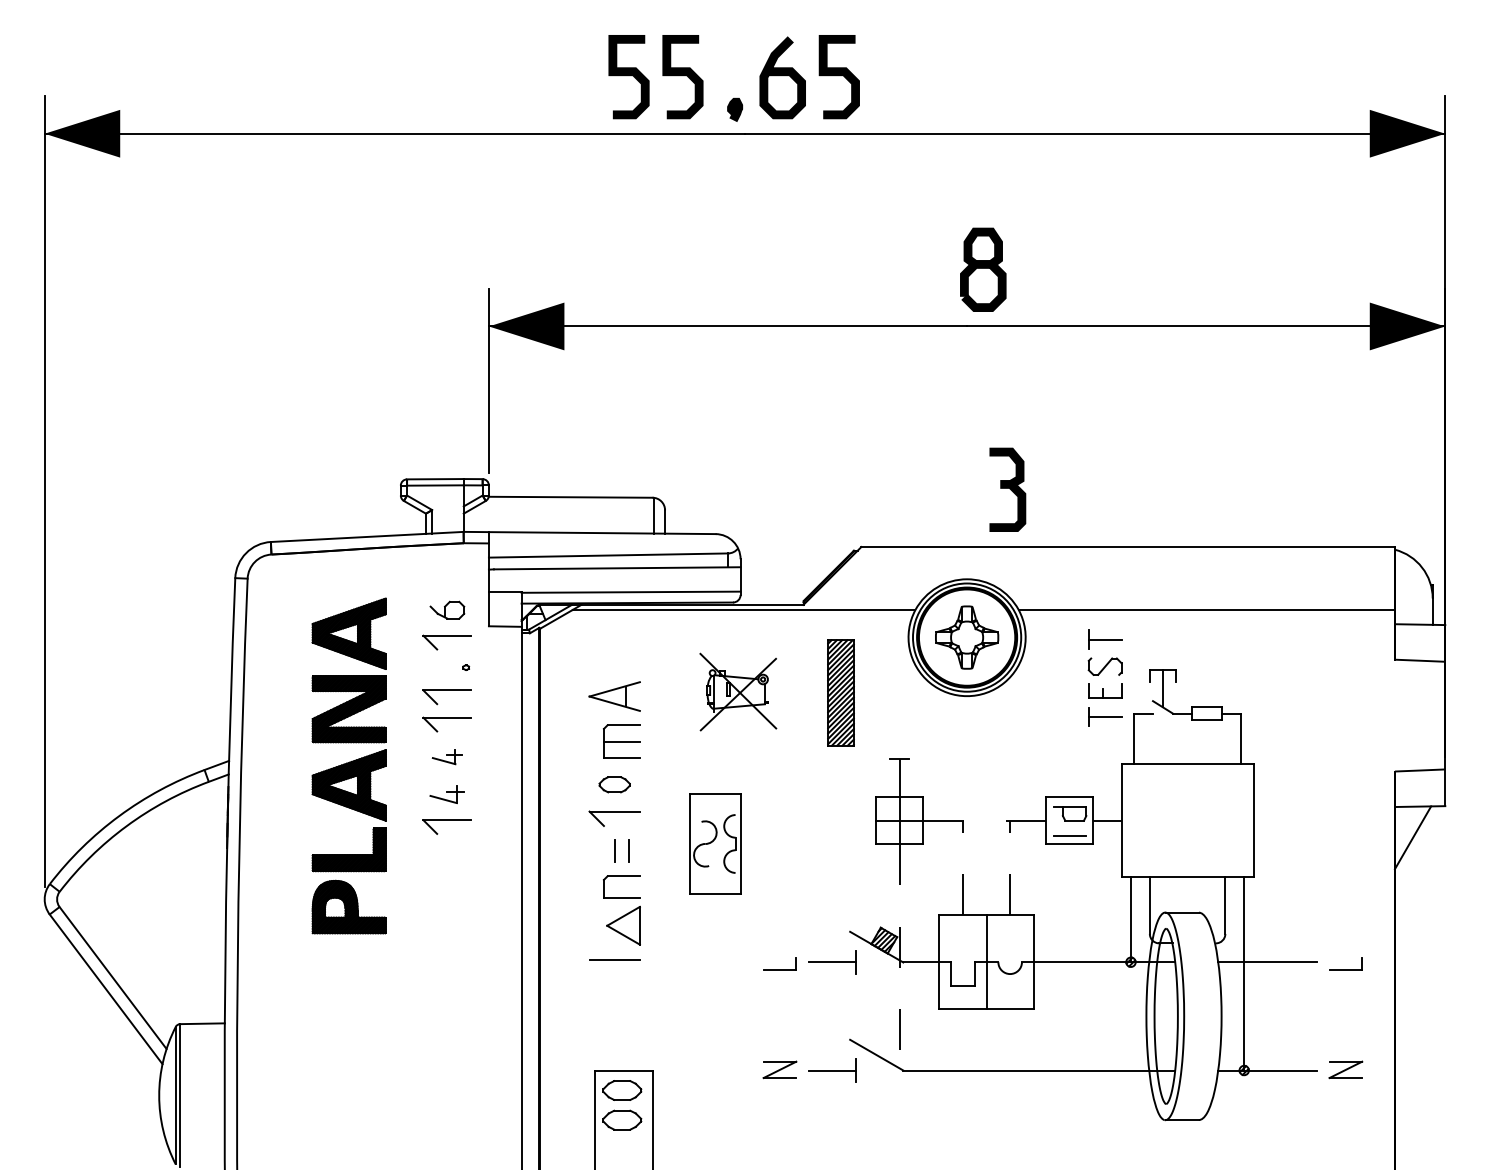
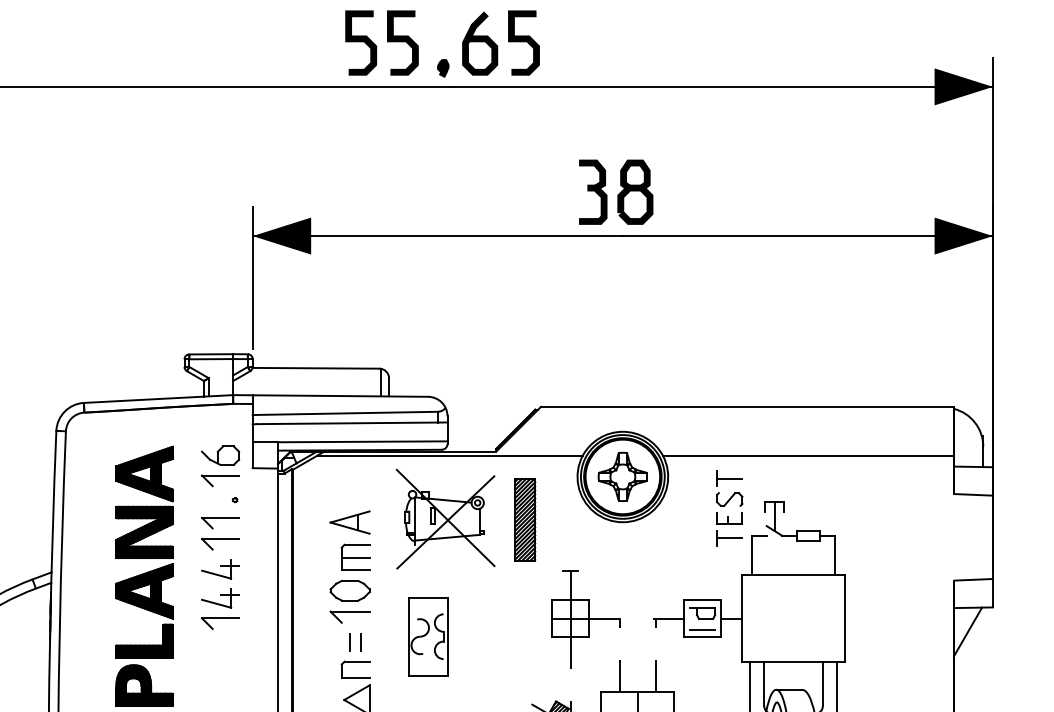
part: (1007, 489) -> (592, 191), moved
part: (447, 610) -> (220, 455), size x1.43
part: (738, 691) -> (445, 518), size x1.67
part: (446, 756) -> (219, 568), size x1.67
part: (614, 784) -> (349, 590), size x1.67
part: (446, 794) -> (219, 598), size x1.43

